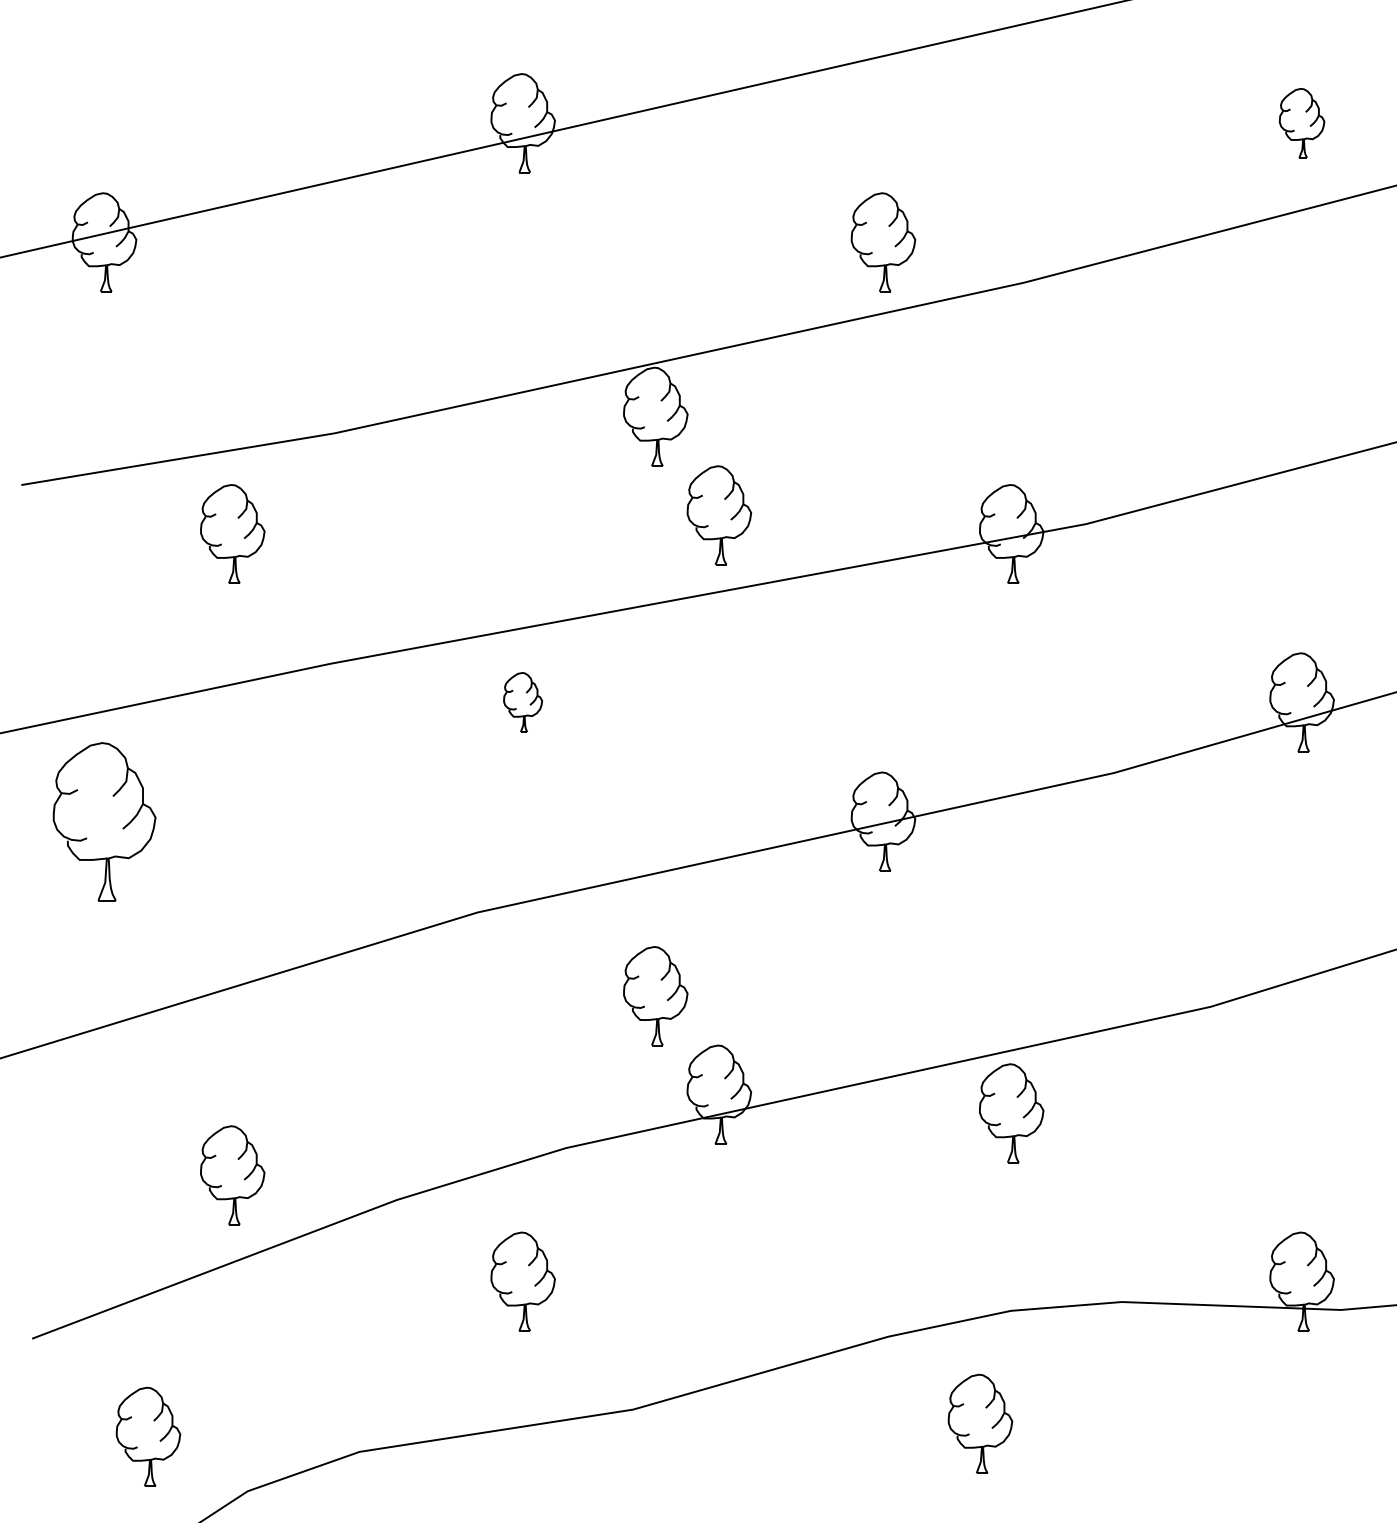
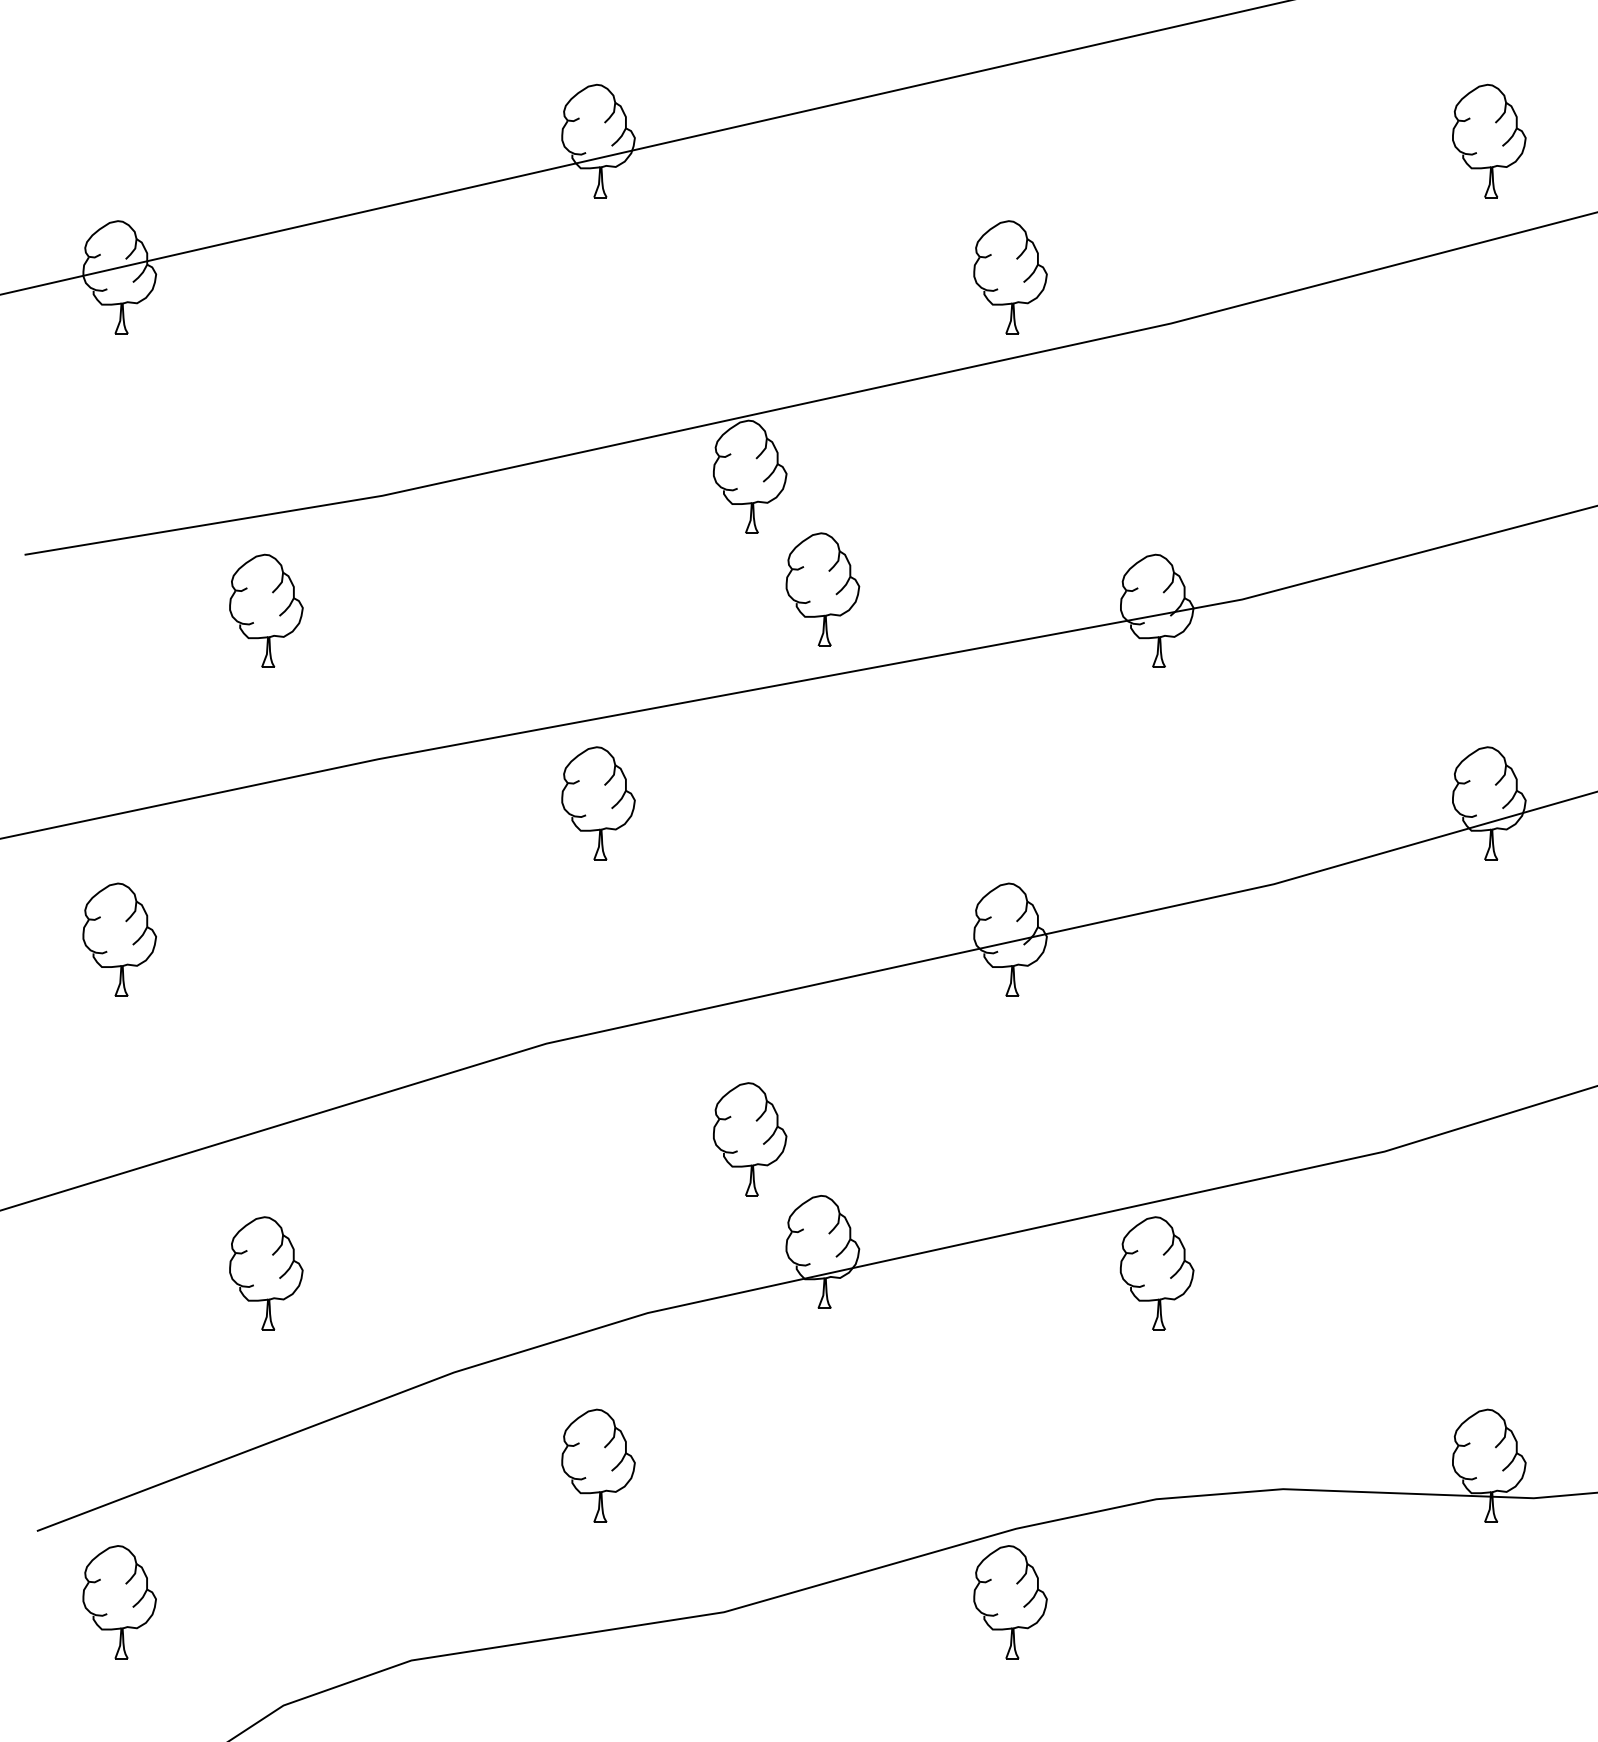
part: (1301, 123) -> (1488, 141), size x1.43
part: (522, 702) -> (597, 803), size x1.67
part: (104, 821) -> (119, 939), size x0.62
part: (232, 1175) -> (266, 1273), moved
part: (980, 1423) -> (1010, 1601), moved
part: (148, 1436) -> (119, 1601), moved

